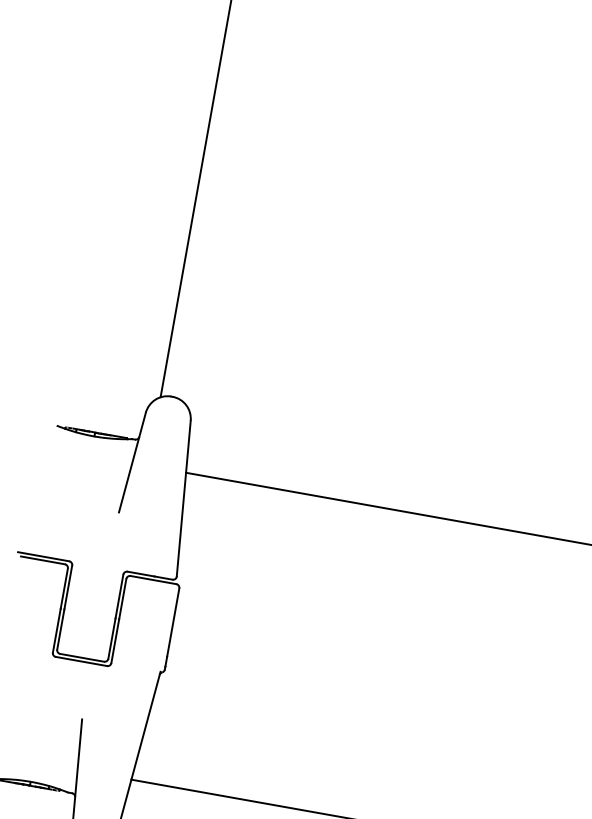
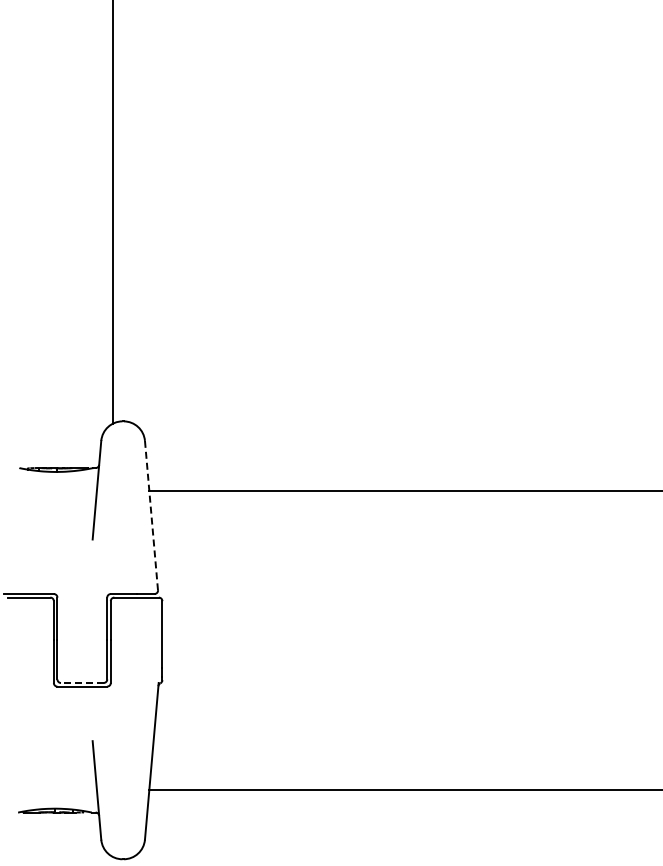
line: (183, 498) -> (151, 515), solid -> dashed
line: (81, 657) -> (81, 682), solid -> dashed

